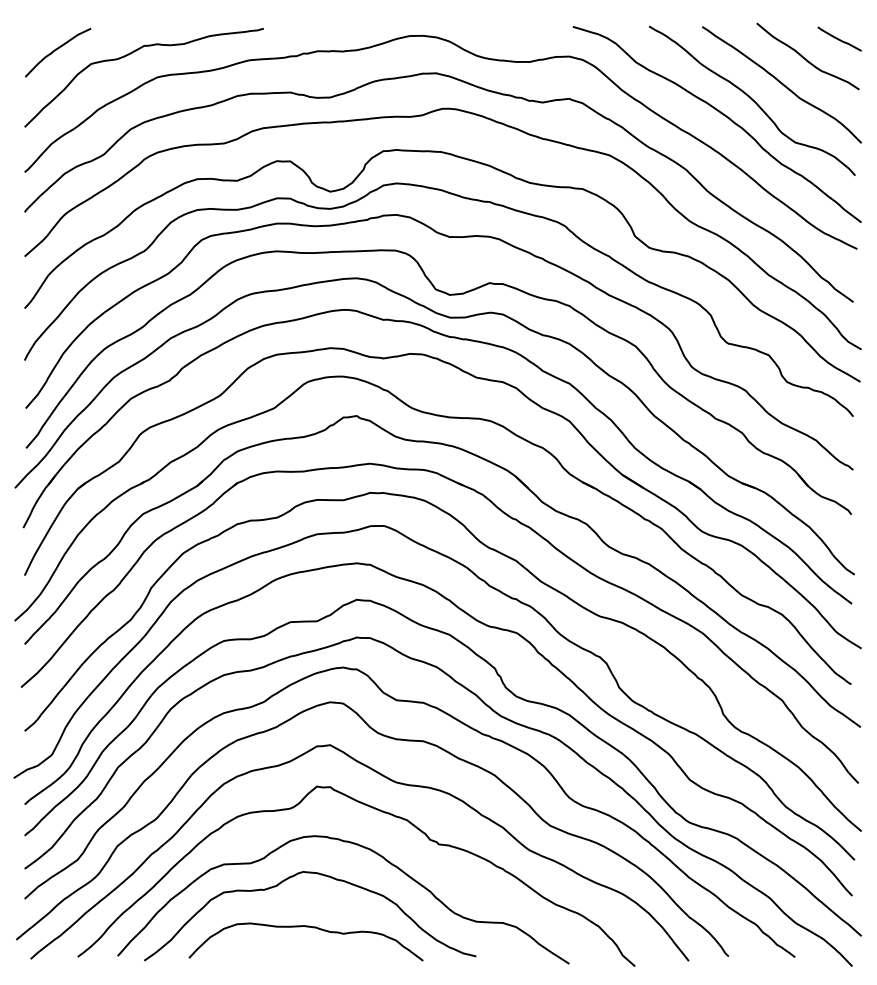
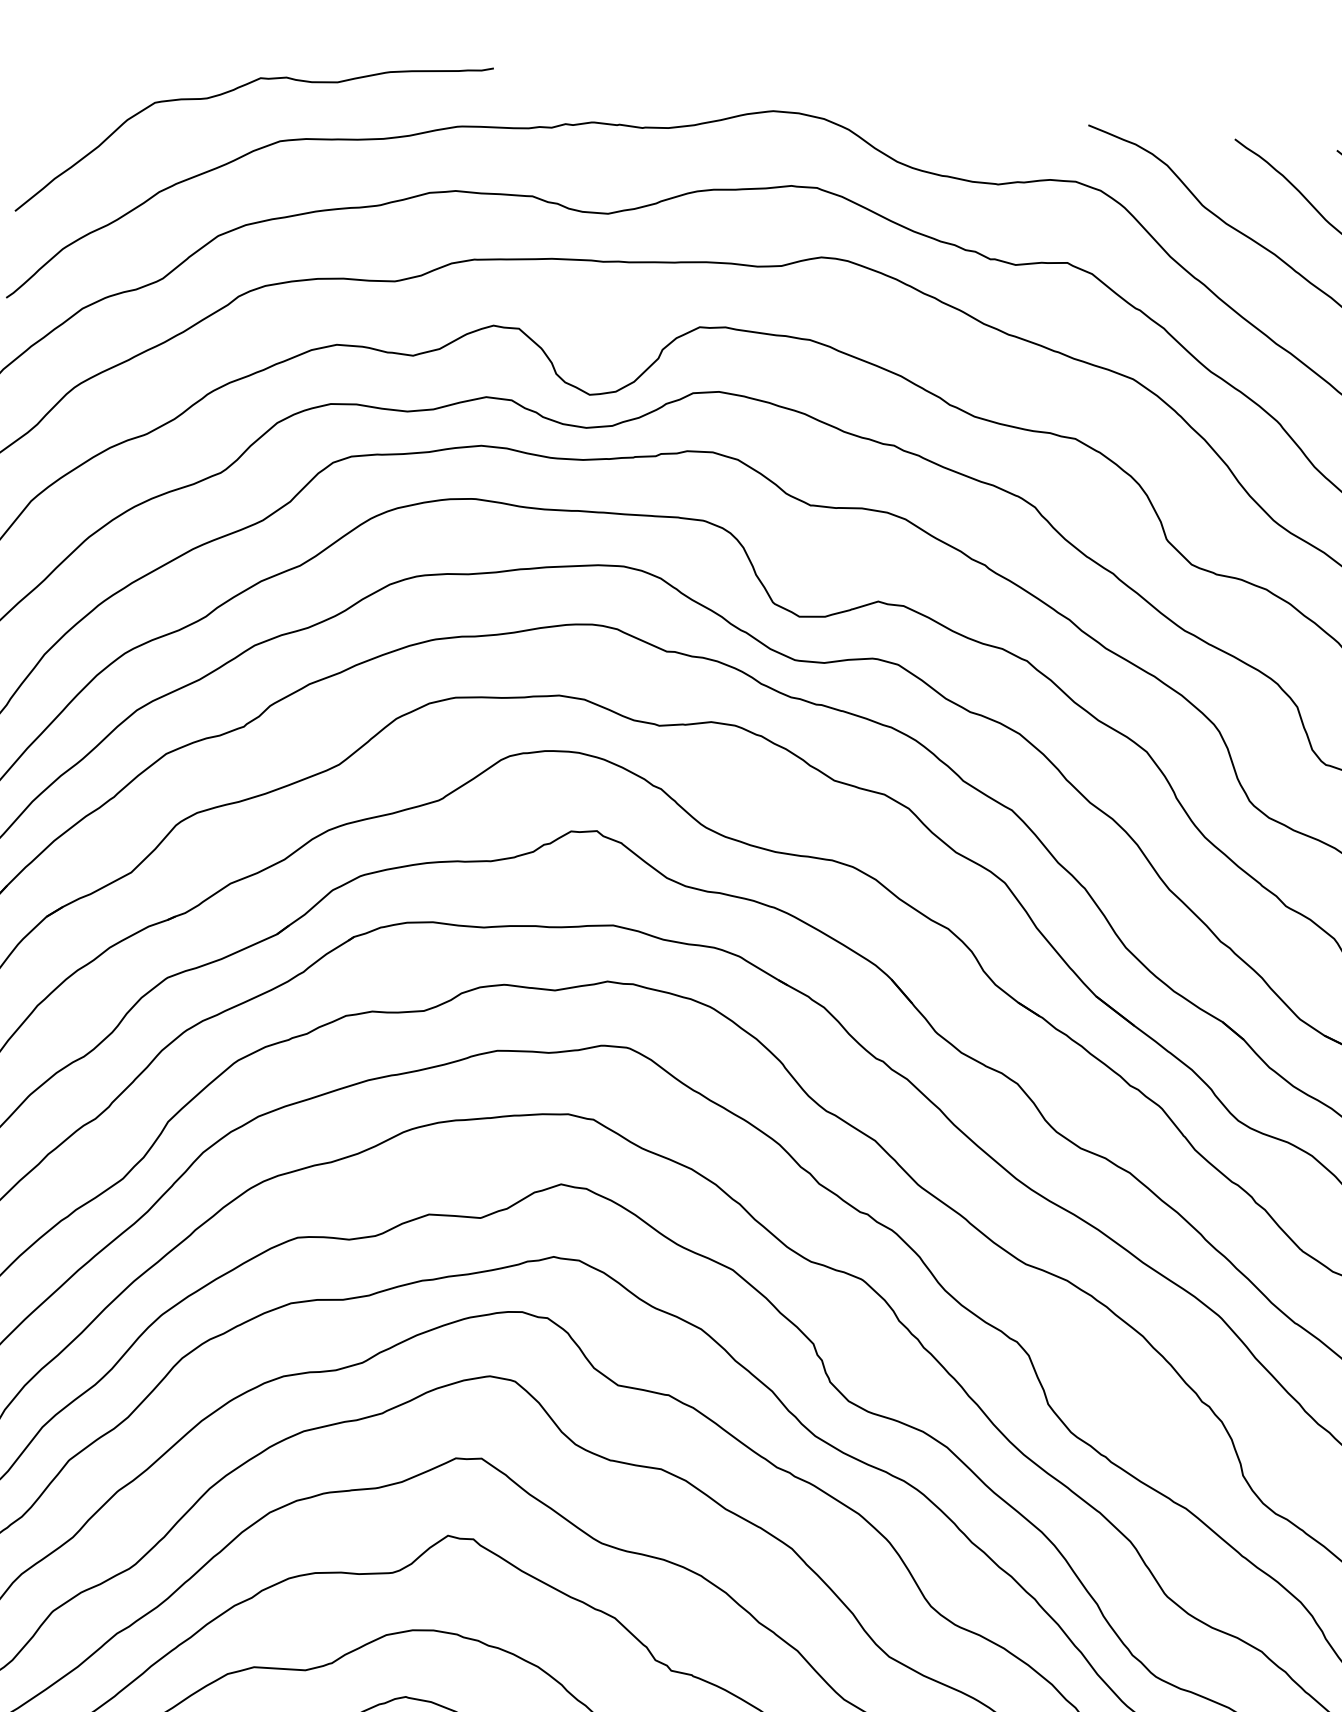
curve: (56, 50) -> (91, 69), removed

